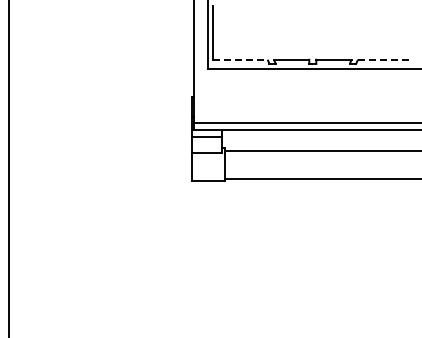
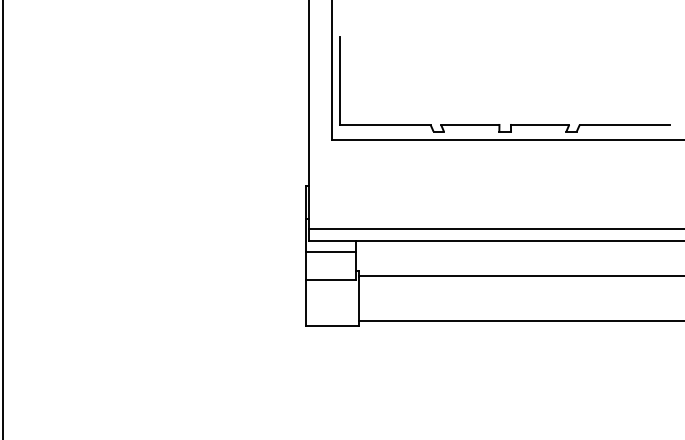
line: (240, 59) -> (385, 124), dashed -> solid
line: (385, 59) -> (625, 124), dashed -> solid

